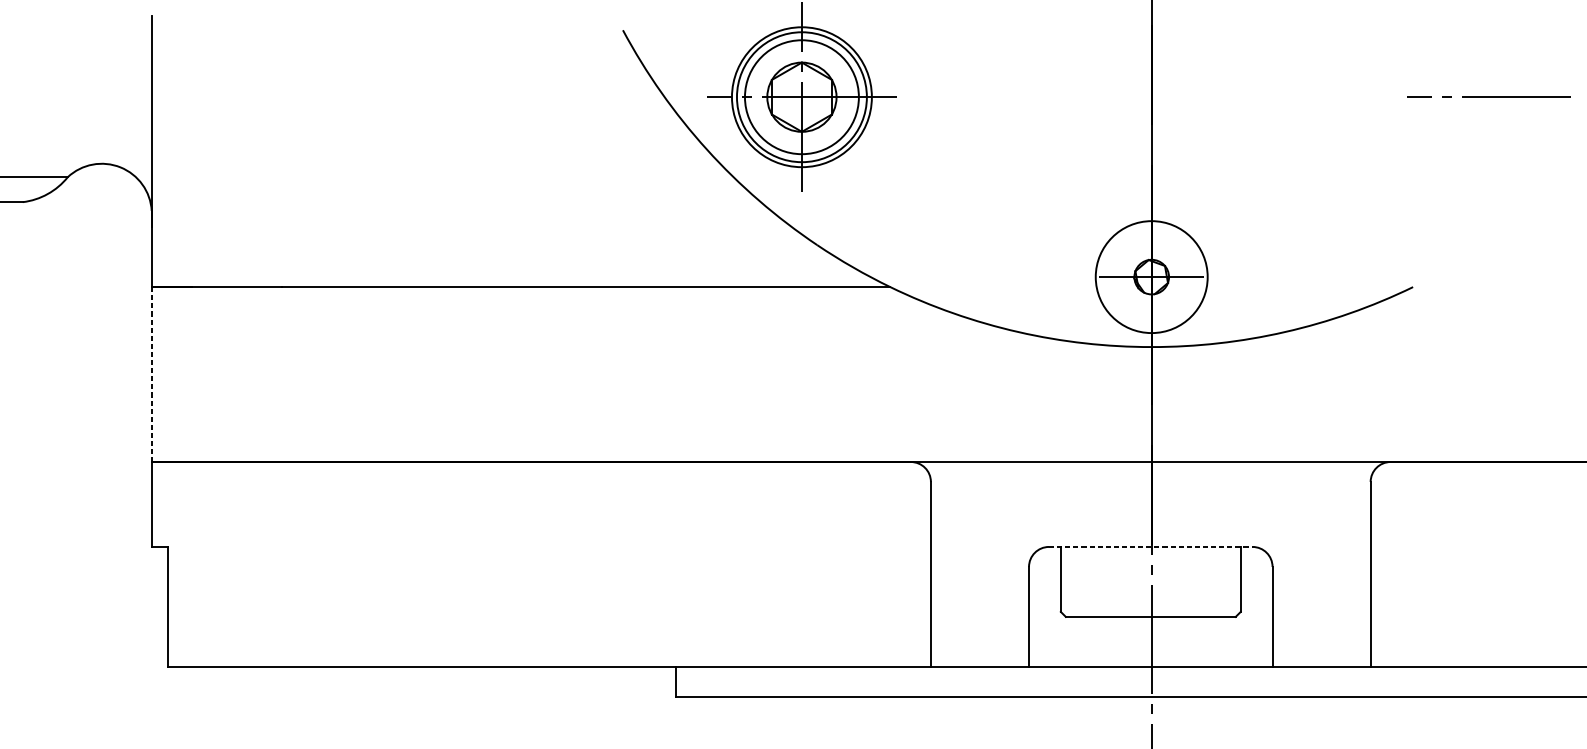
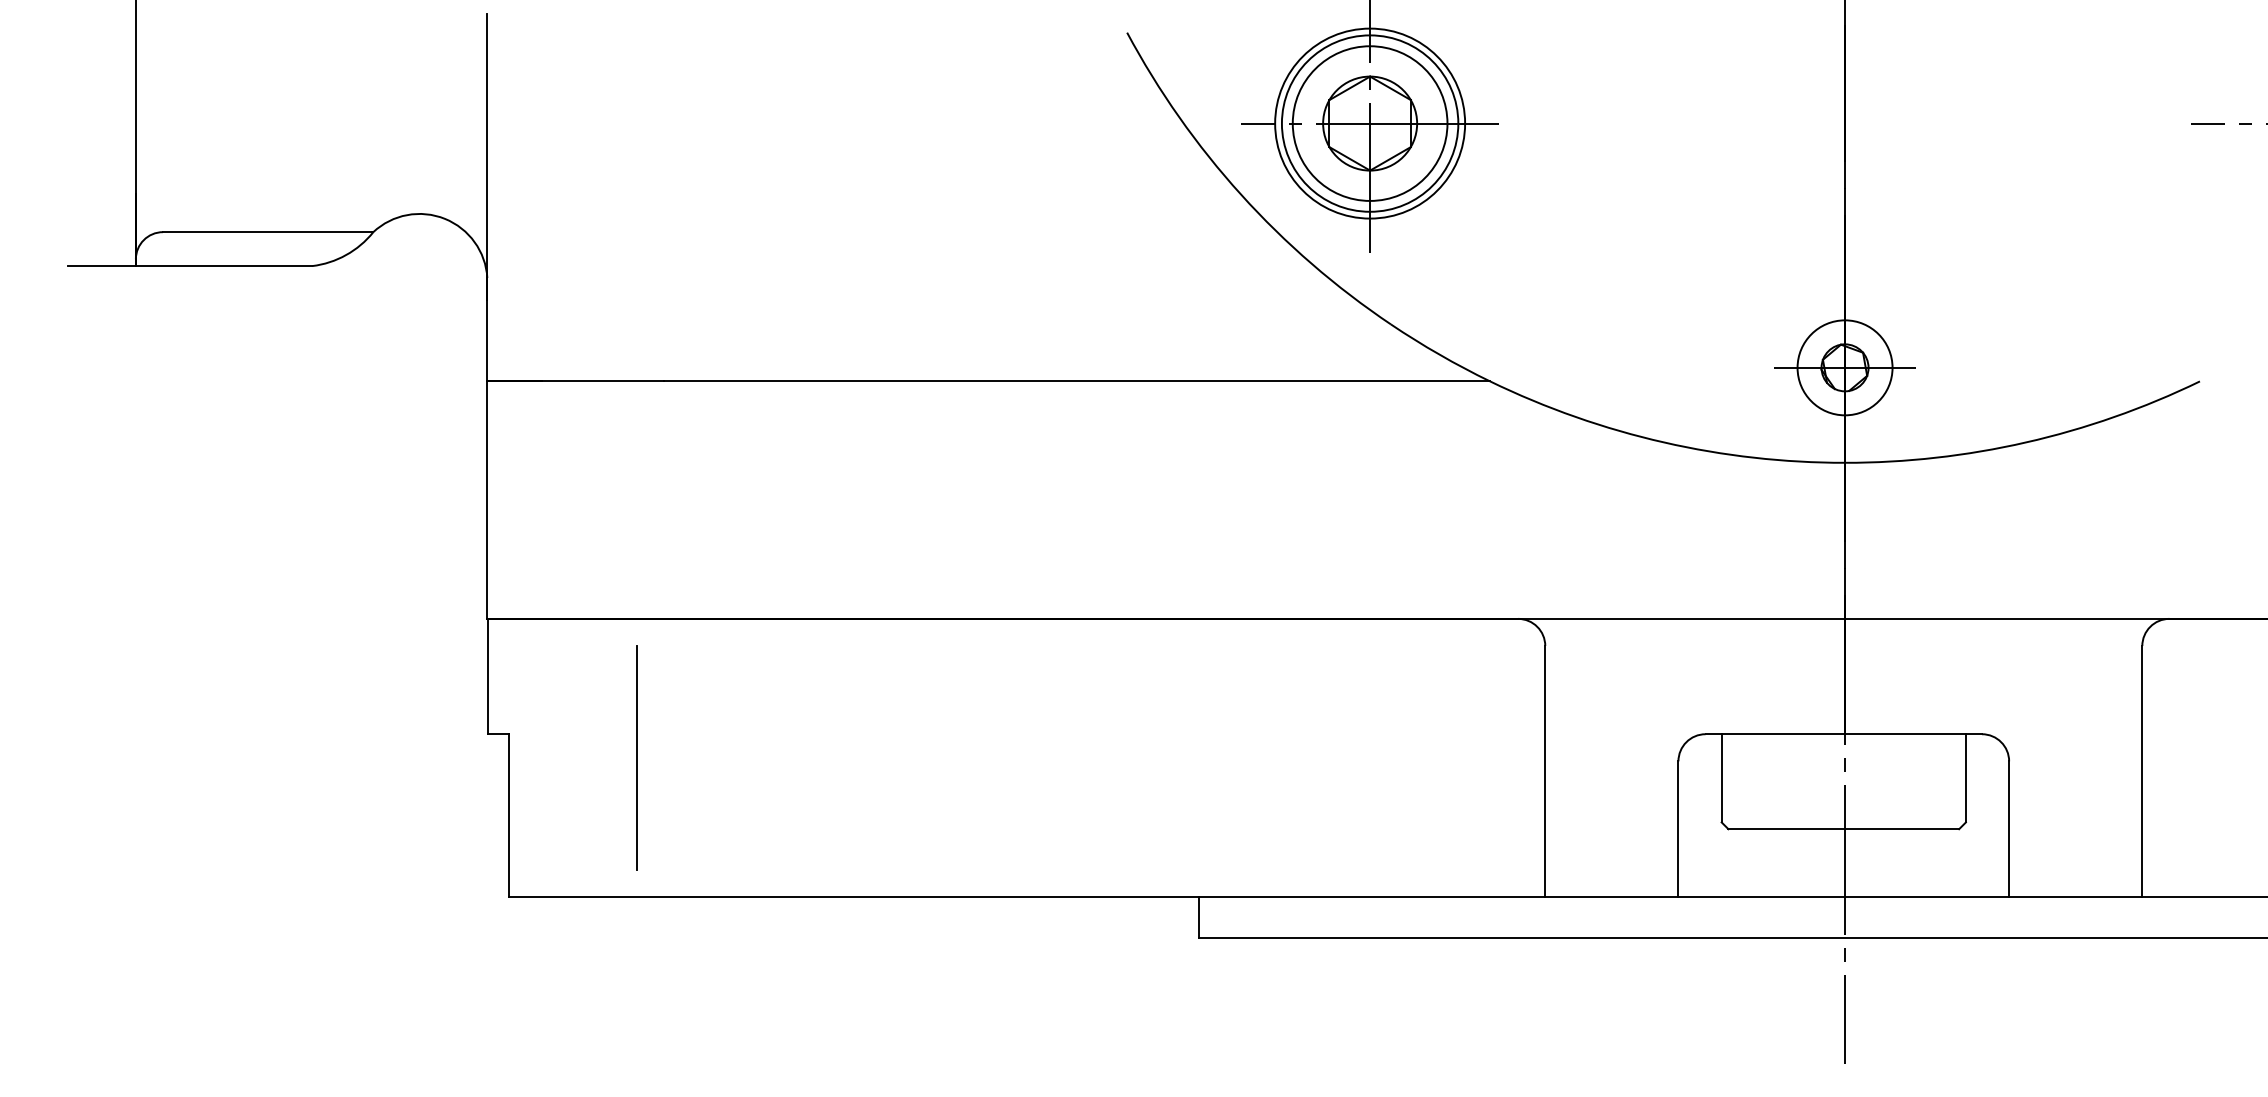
circle: (1151, 276) -> (1844, 367), size x0.62
line: (151, 374) -> (487, 500), dashed -> solid
line: (1151, 547) -> (1844, 734), dashed -> solid
line: (261, 564) -> (636, 757), added

